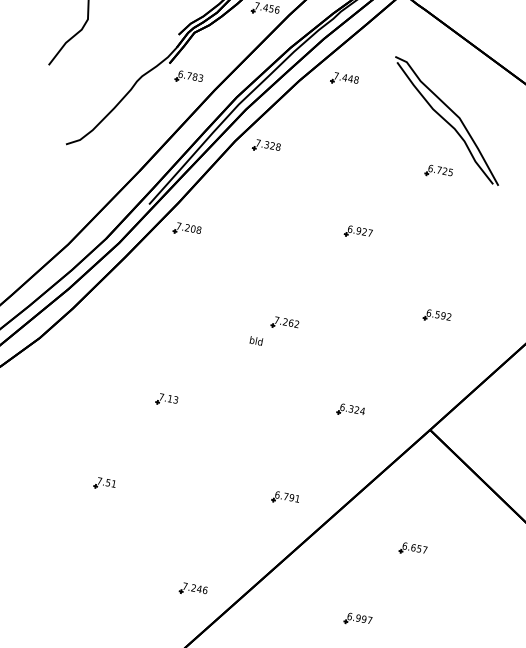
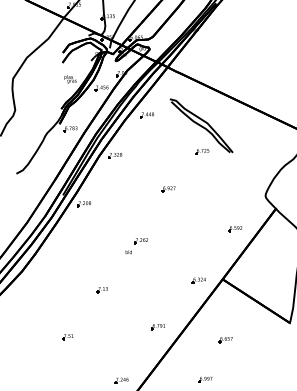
part: (437, 317) -> (235, 229), moved
part: (164, 401) -> (101, 290), moved
part: (350, 410) -> (198, 280), moved

